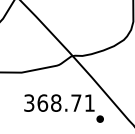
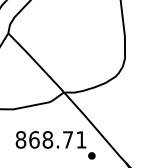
text: (28, 102) -> (20, 139), 368.71 -> 868.71

